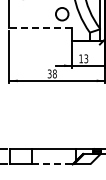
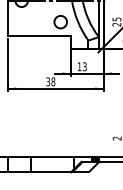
line: (40, 28) -> (38, 36), dashed -> solid
line: (53, 164) -> (51, 172), dashed -> solid

